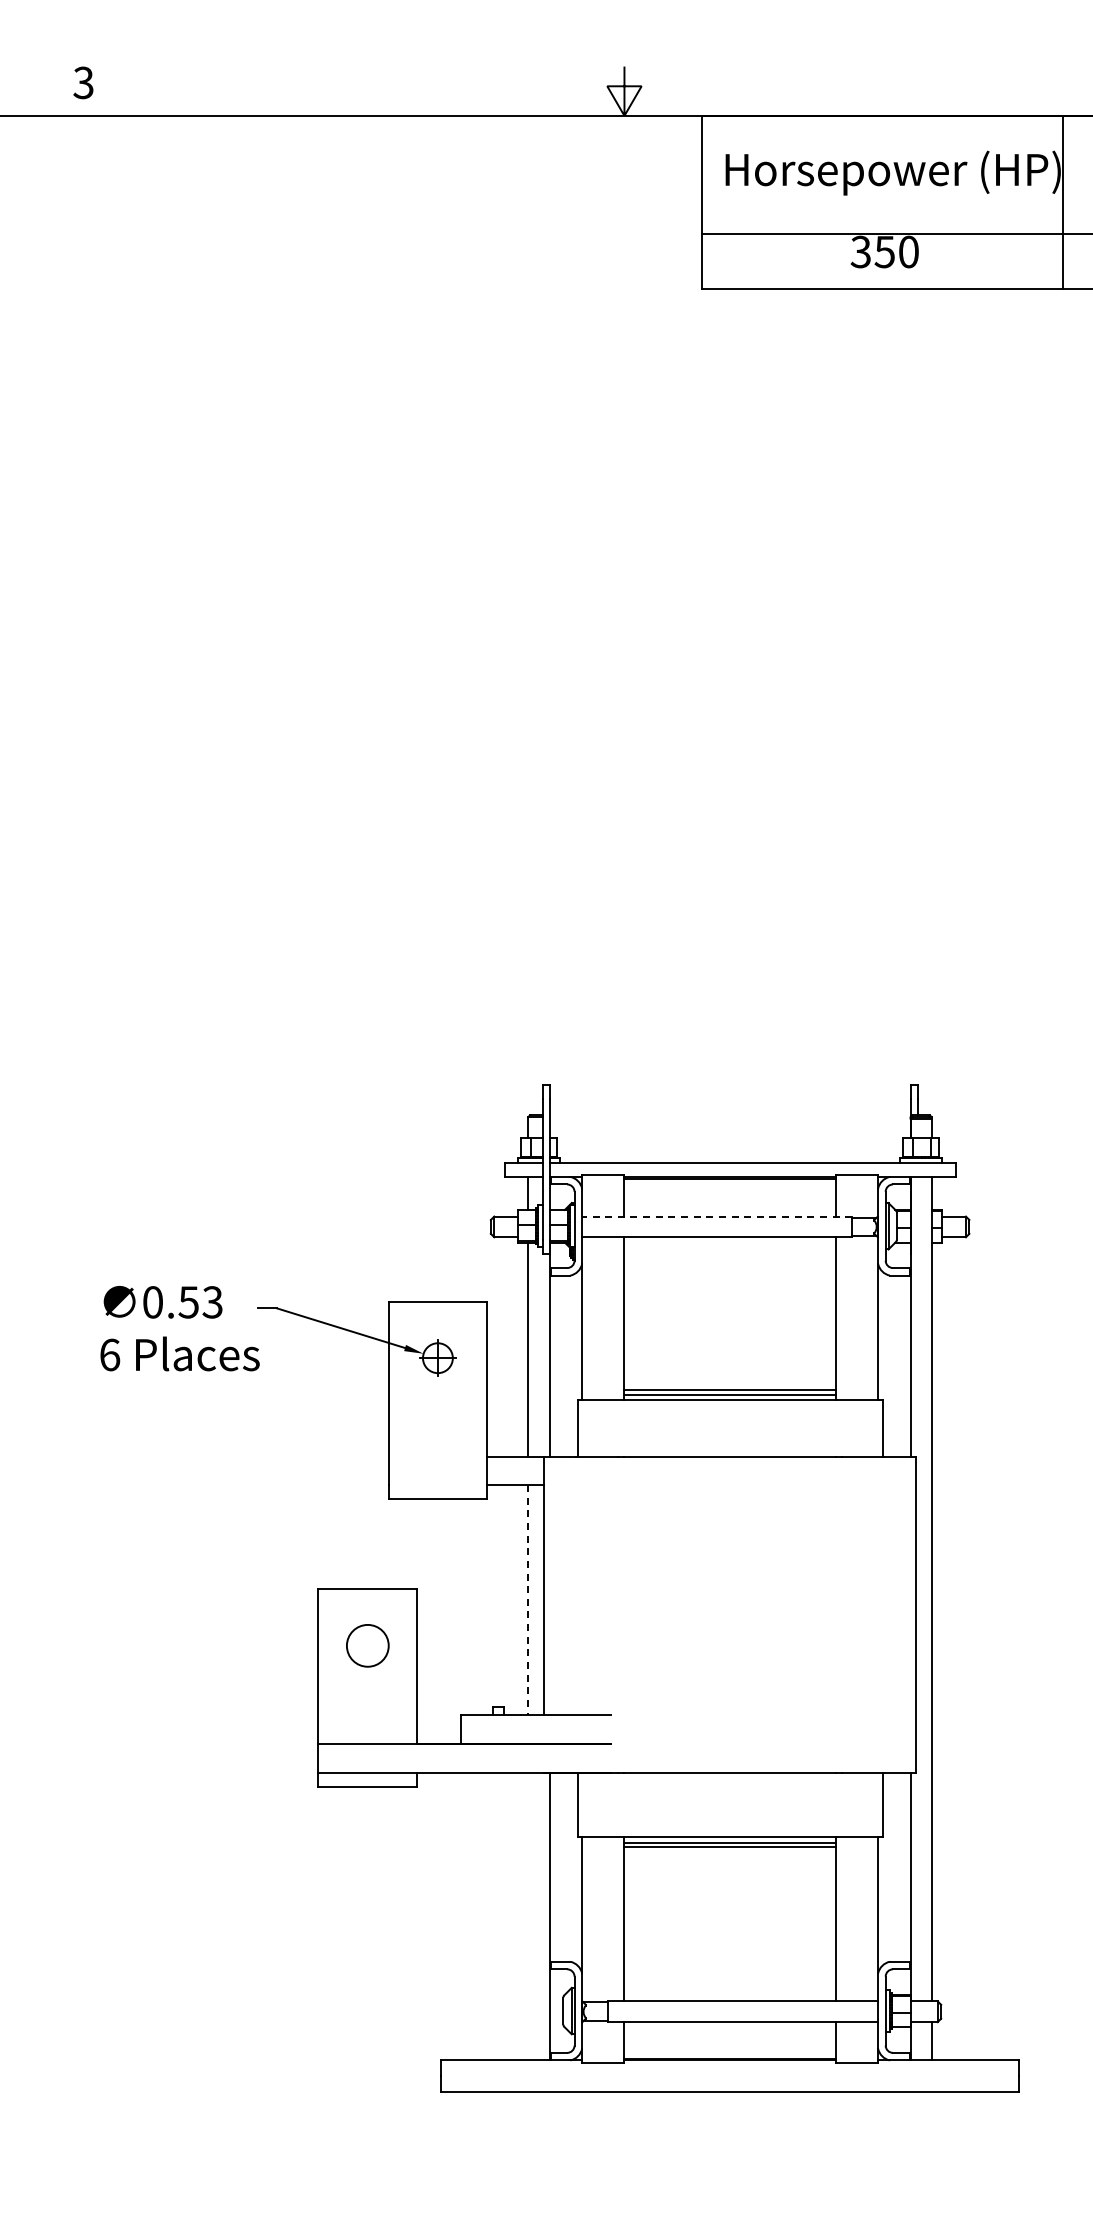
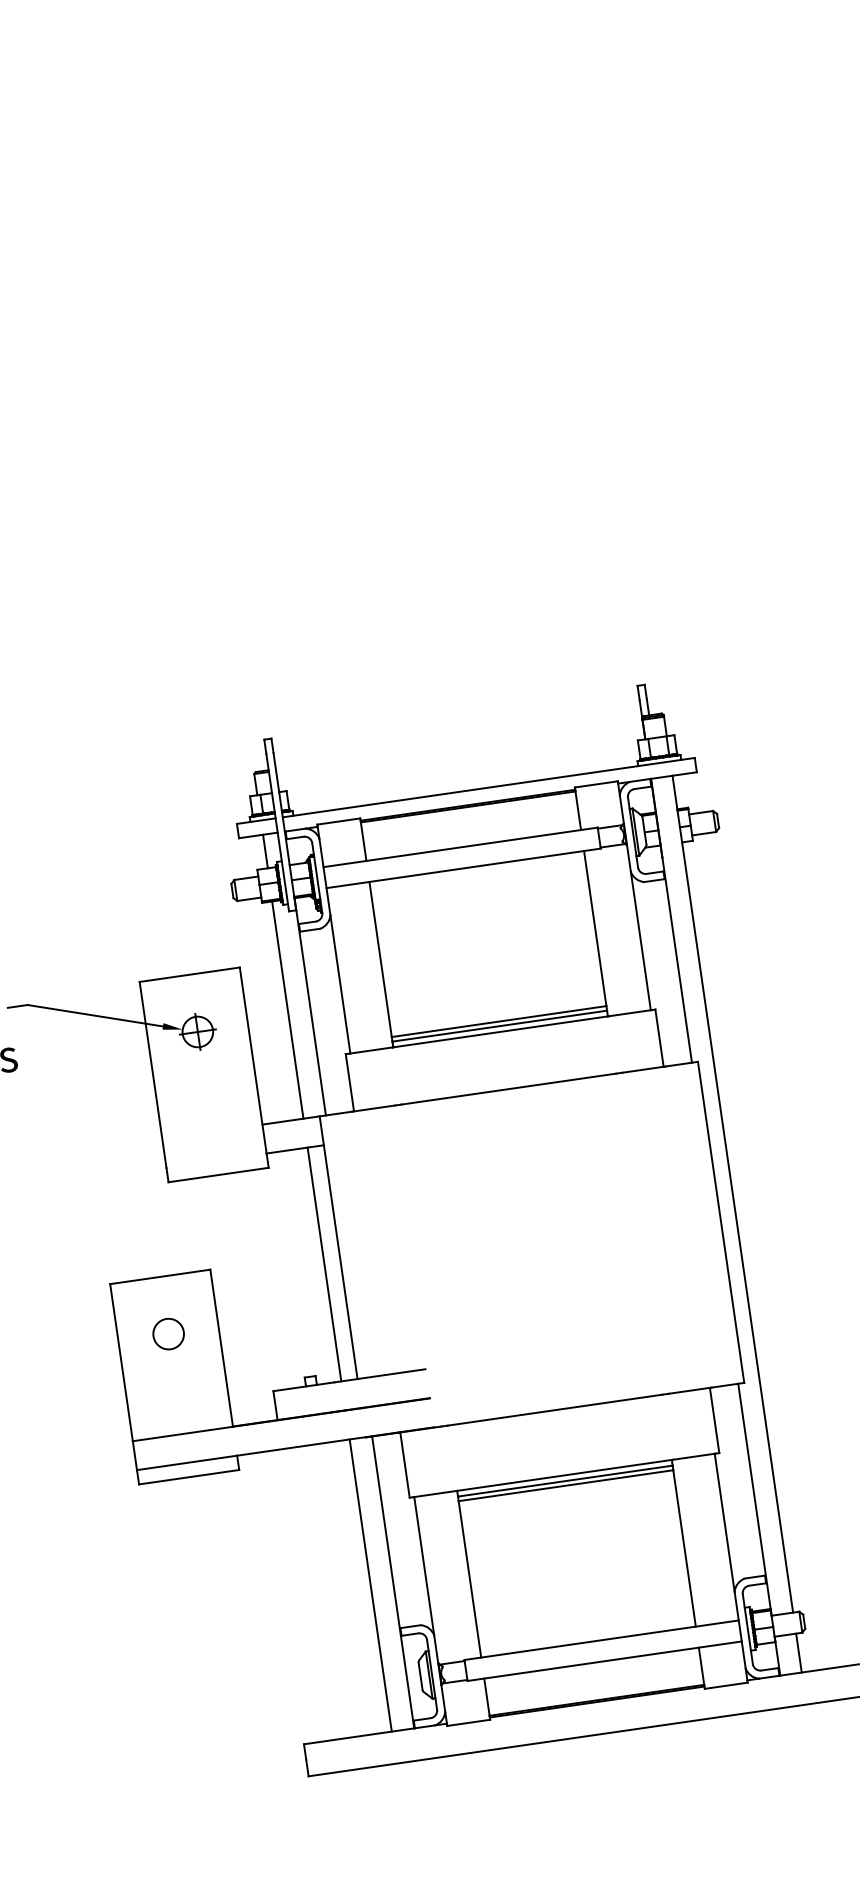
line: (716, 1216) -> (459, 847), dashed -> solid
line: (527, 1600) -> (324, 1264), dashed -> solid
circle: (367, 1645) -> (168, 1333), size x0.71
line: (527, 1916) -> (370, 1585), added

